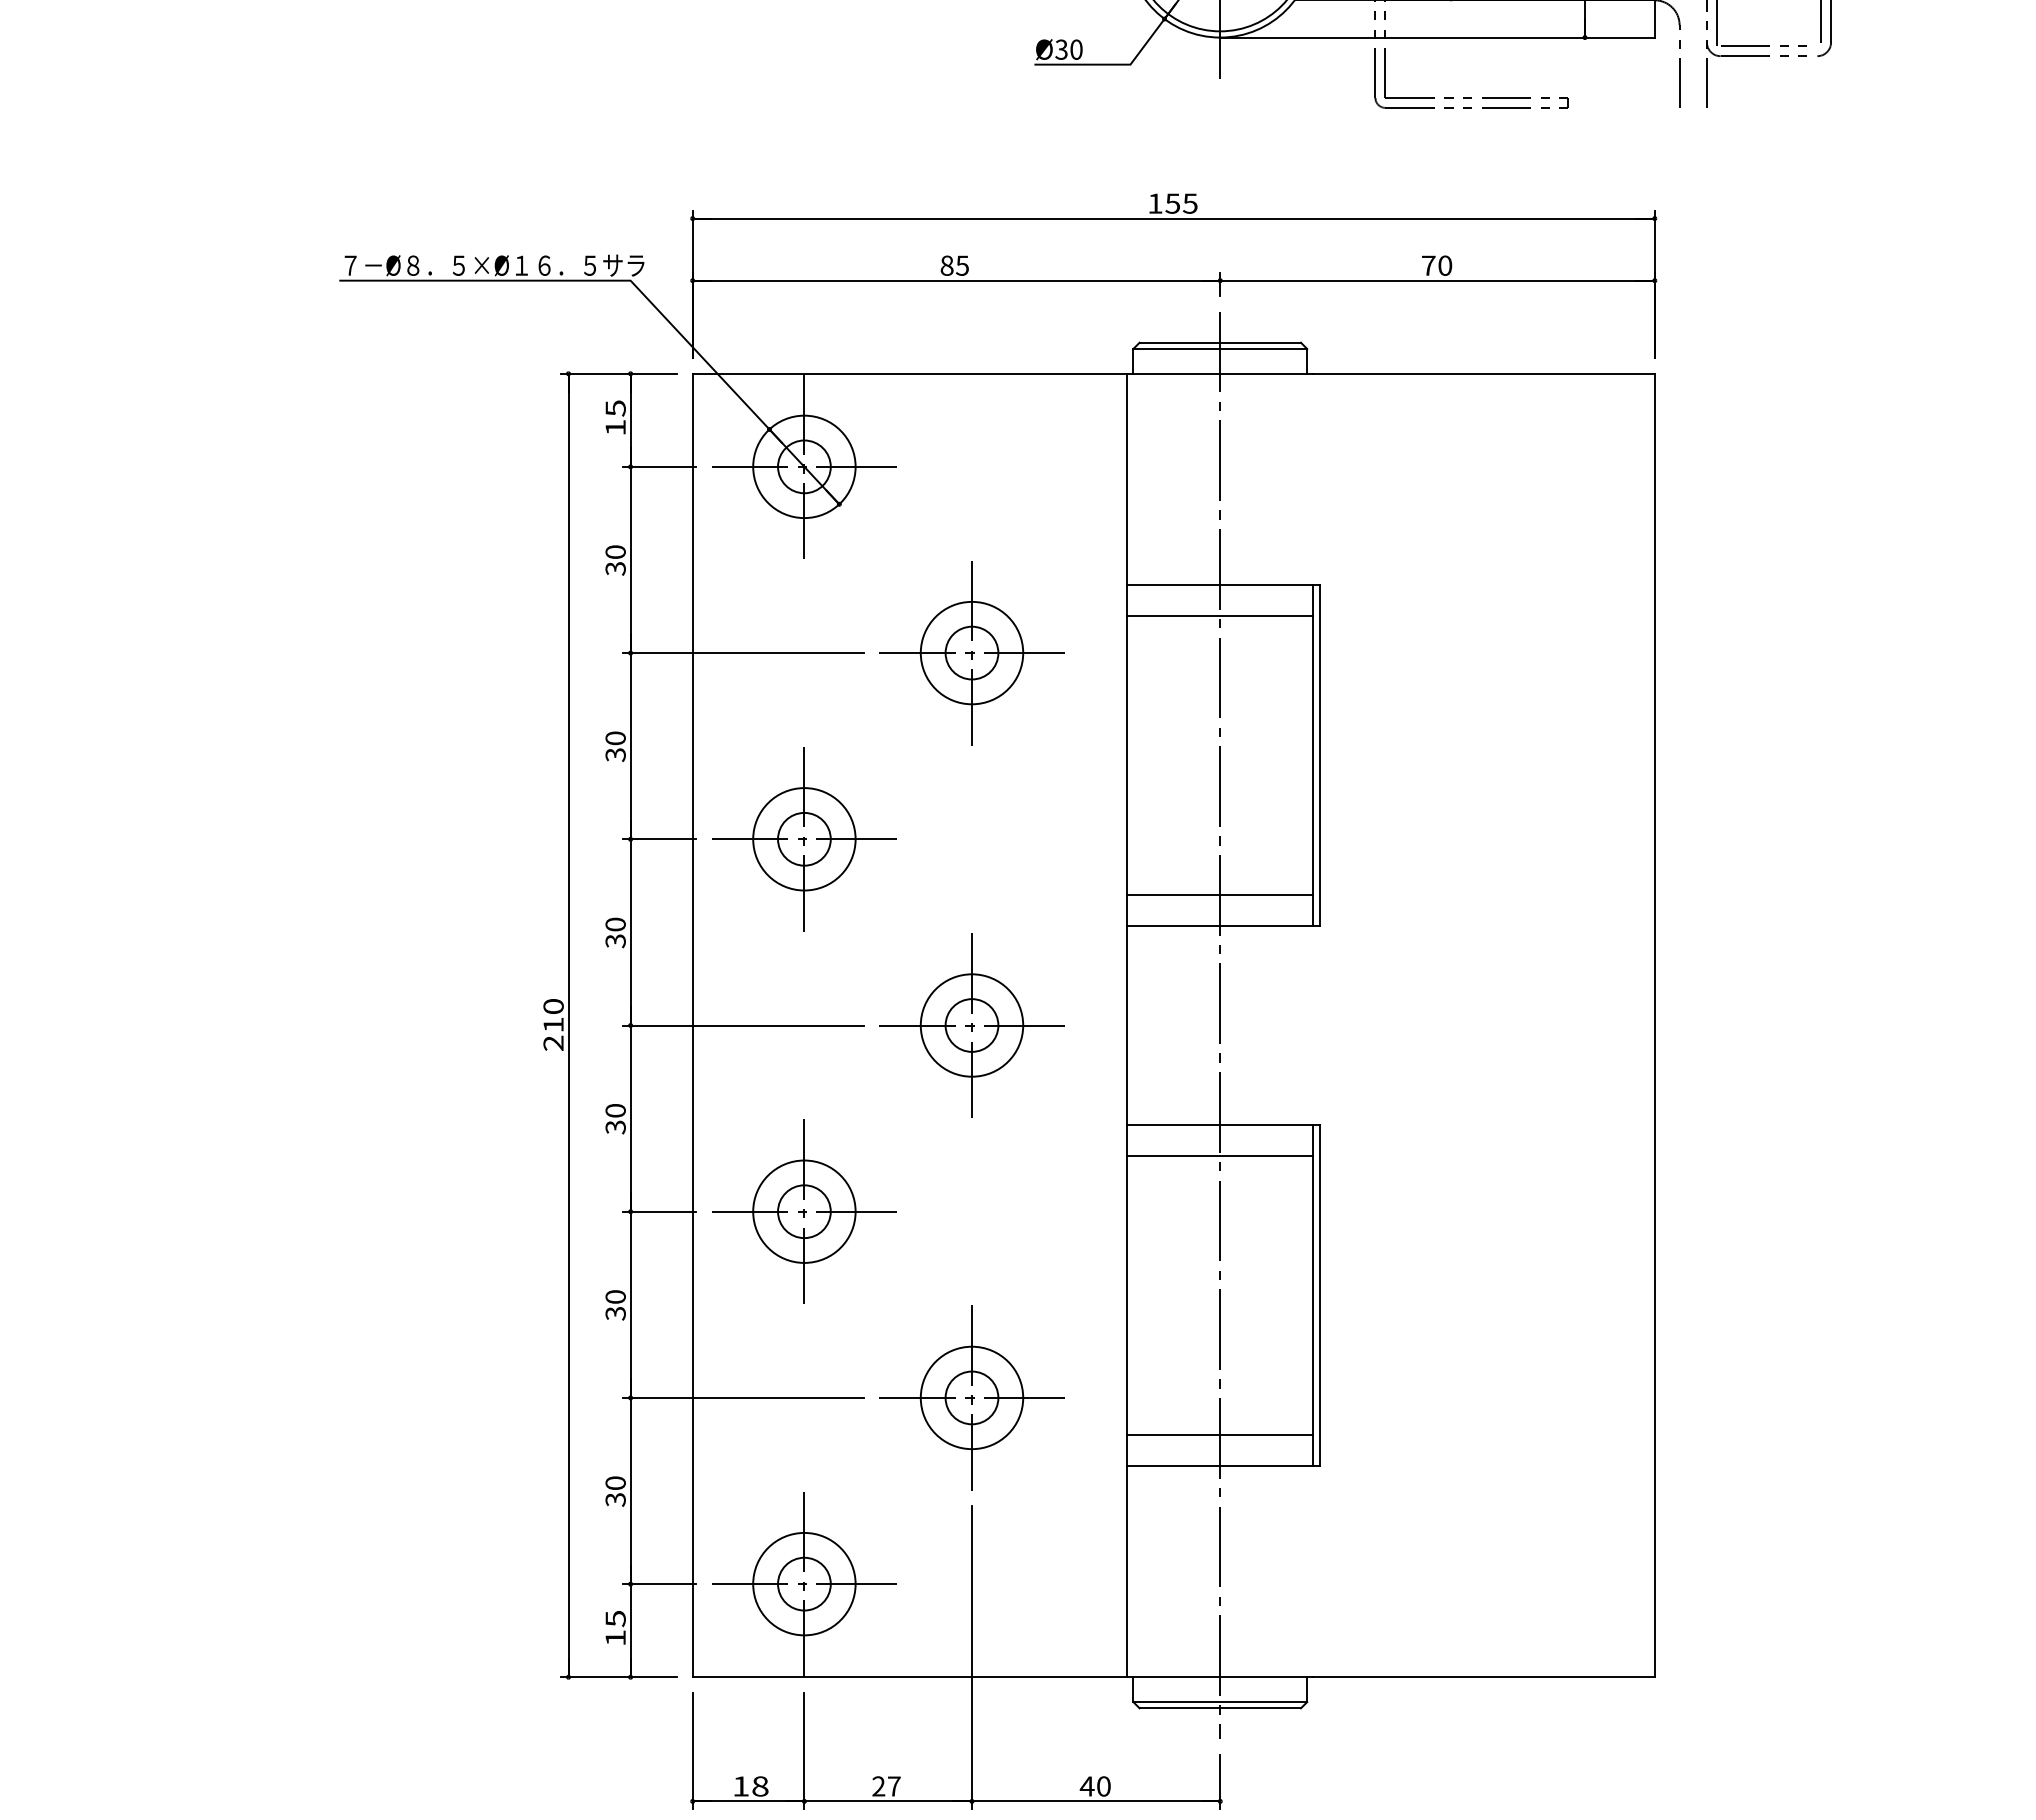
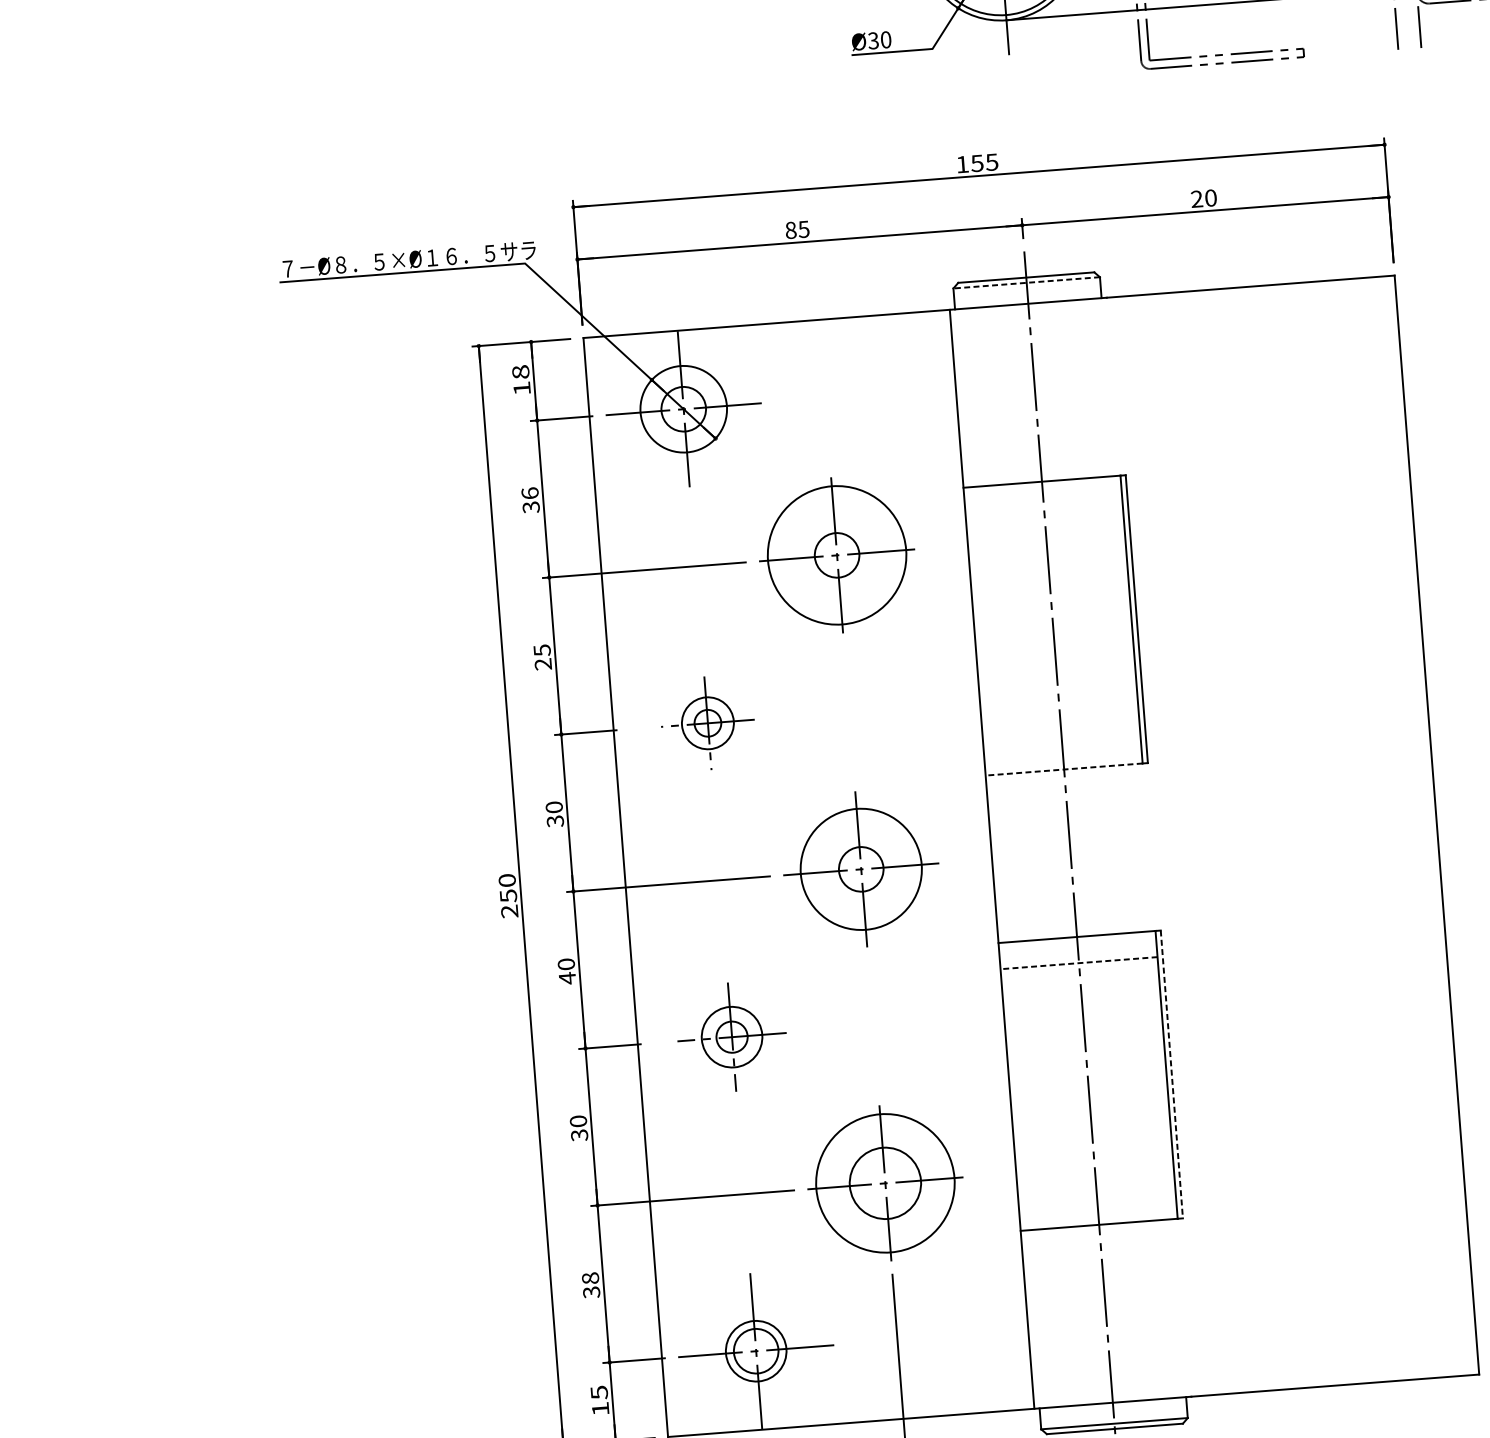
text: (1428, 265) -> (1196, 198), 70 -> 20
line: (1220, 348) -> (1026, 282), solid -> dashed
text: (615, 408) -> (520, 372), 15 -> 18
text: (615, 551) -> (529, 492), 30 -> 36
line: (1220, 615) -> (1044, 507), removed
circle: (971, 652) -> (836, 554), size x1.6
text: (615, 746) -> (542, 657), 30 -> 25
part: (804, 839) -> (707, 723), size x0.6
line: (1220, 895) -> (1062, 743), removed
line: (1219, 926) -> (1063, 769), solid -> dashed
text: (553, 1024) -> (508, 895), 210 -> 250
circle: (971, 1025) -> (860, 869), size x1.4
text: (615, 1127) -> (567, 978), 30 -> 40
line: (1219, 1155) -> (1078, 962), solid -> dashed
part: (804, 1211) -> (732, 1037), size x0.7
line: (1319, 1295) -> (1171, 1074), solid -> dashed
circle: (971, 1397) -> (884, 1183), size x1.6
circle: (971, 1397) -> (884, 1183), size x1.6
line: (1220, 1435) -> (1097, 1198), removed
text: (615, 1483) -> (590, 1278), 30 -> 38
circle: (804, 1583) -> (756, 1350), size x0.7

